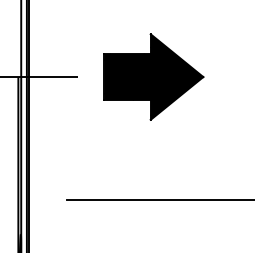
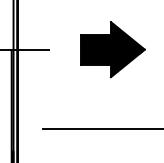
part: (153, 76) -> (112, 49), moved

